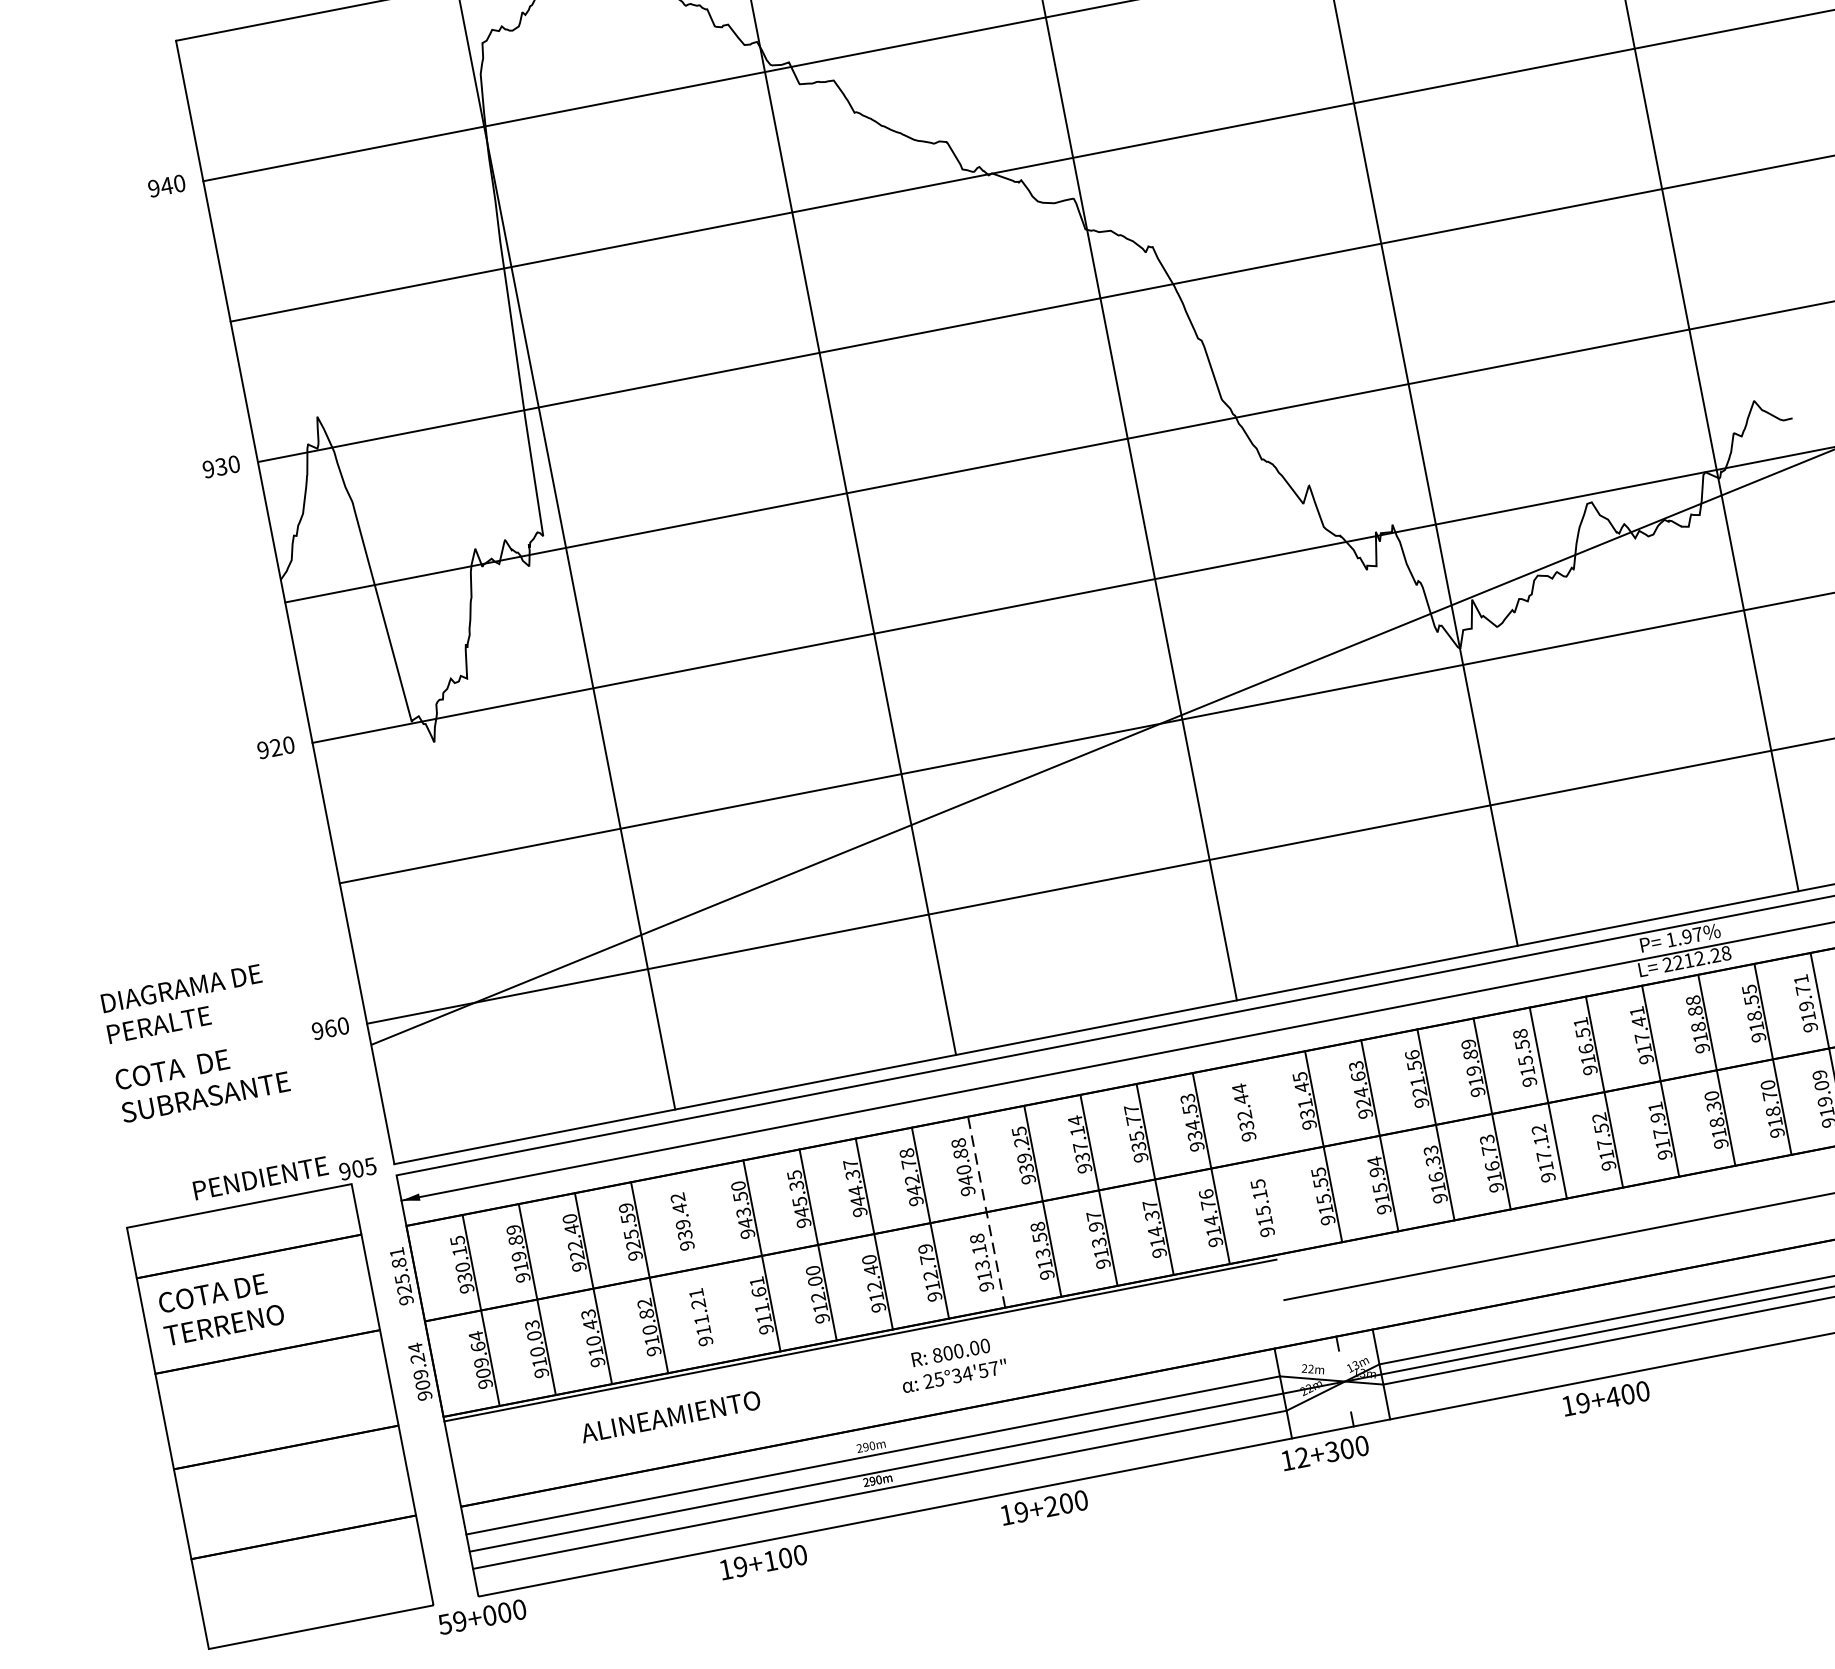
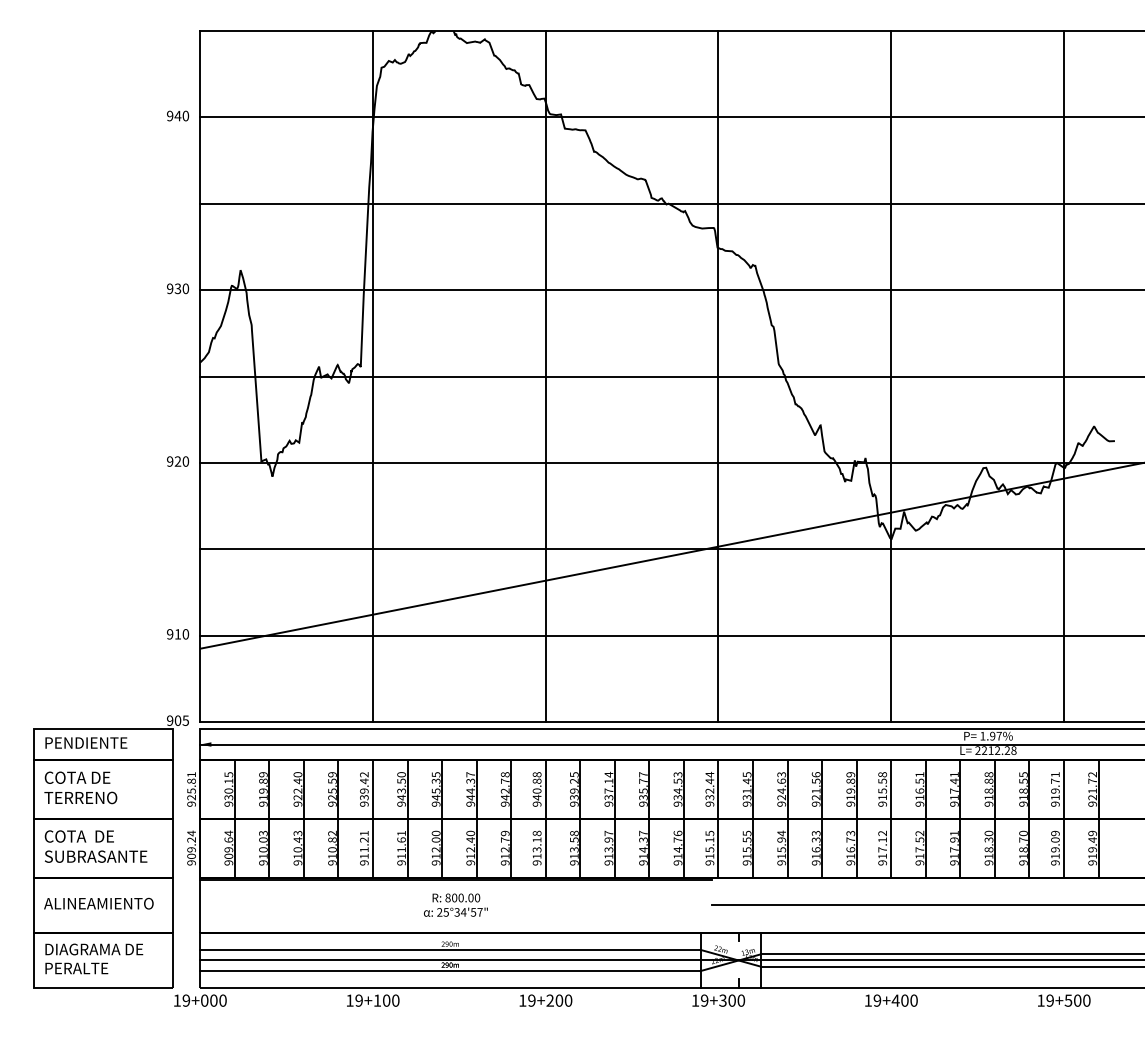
text: (184, 1003) -> (94, 958), moved
text: (331, 1028) -> (178, 634), 960 -> 910
text: (201, 1080) -> (95, 846), moved
line: (1267, 1157) -> (718, 818), added
text: (260, 1177) -> (86, 742), moved
line: (986, 1211) -> (545, 818), dashed -> solid
line: (704, 1266) -> (372, 818), added
text: (951, 1363) -> (455, 904), moved
text: (670, 1416) -> (98, 903), moved
text: (1302, 1457) -> (704, 1000), 12+300 -> 19+300
text: (443, 1624) -> (176, 1000), 59+000 -> 19+000

